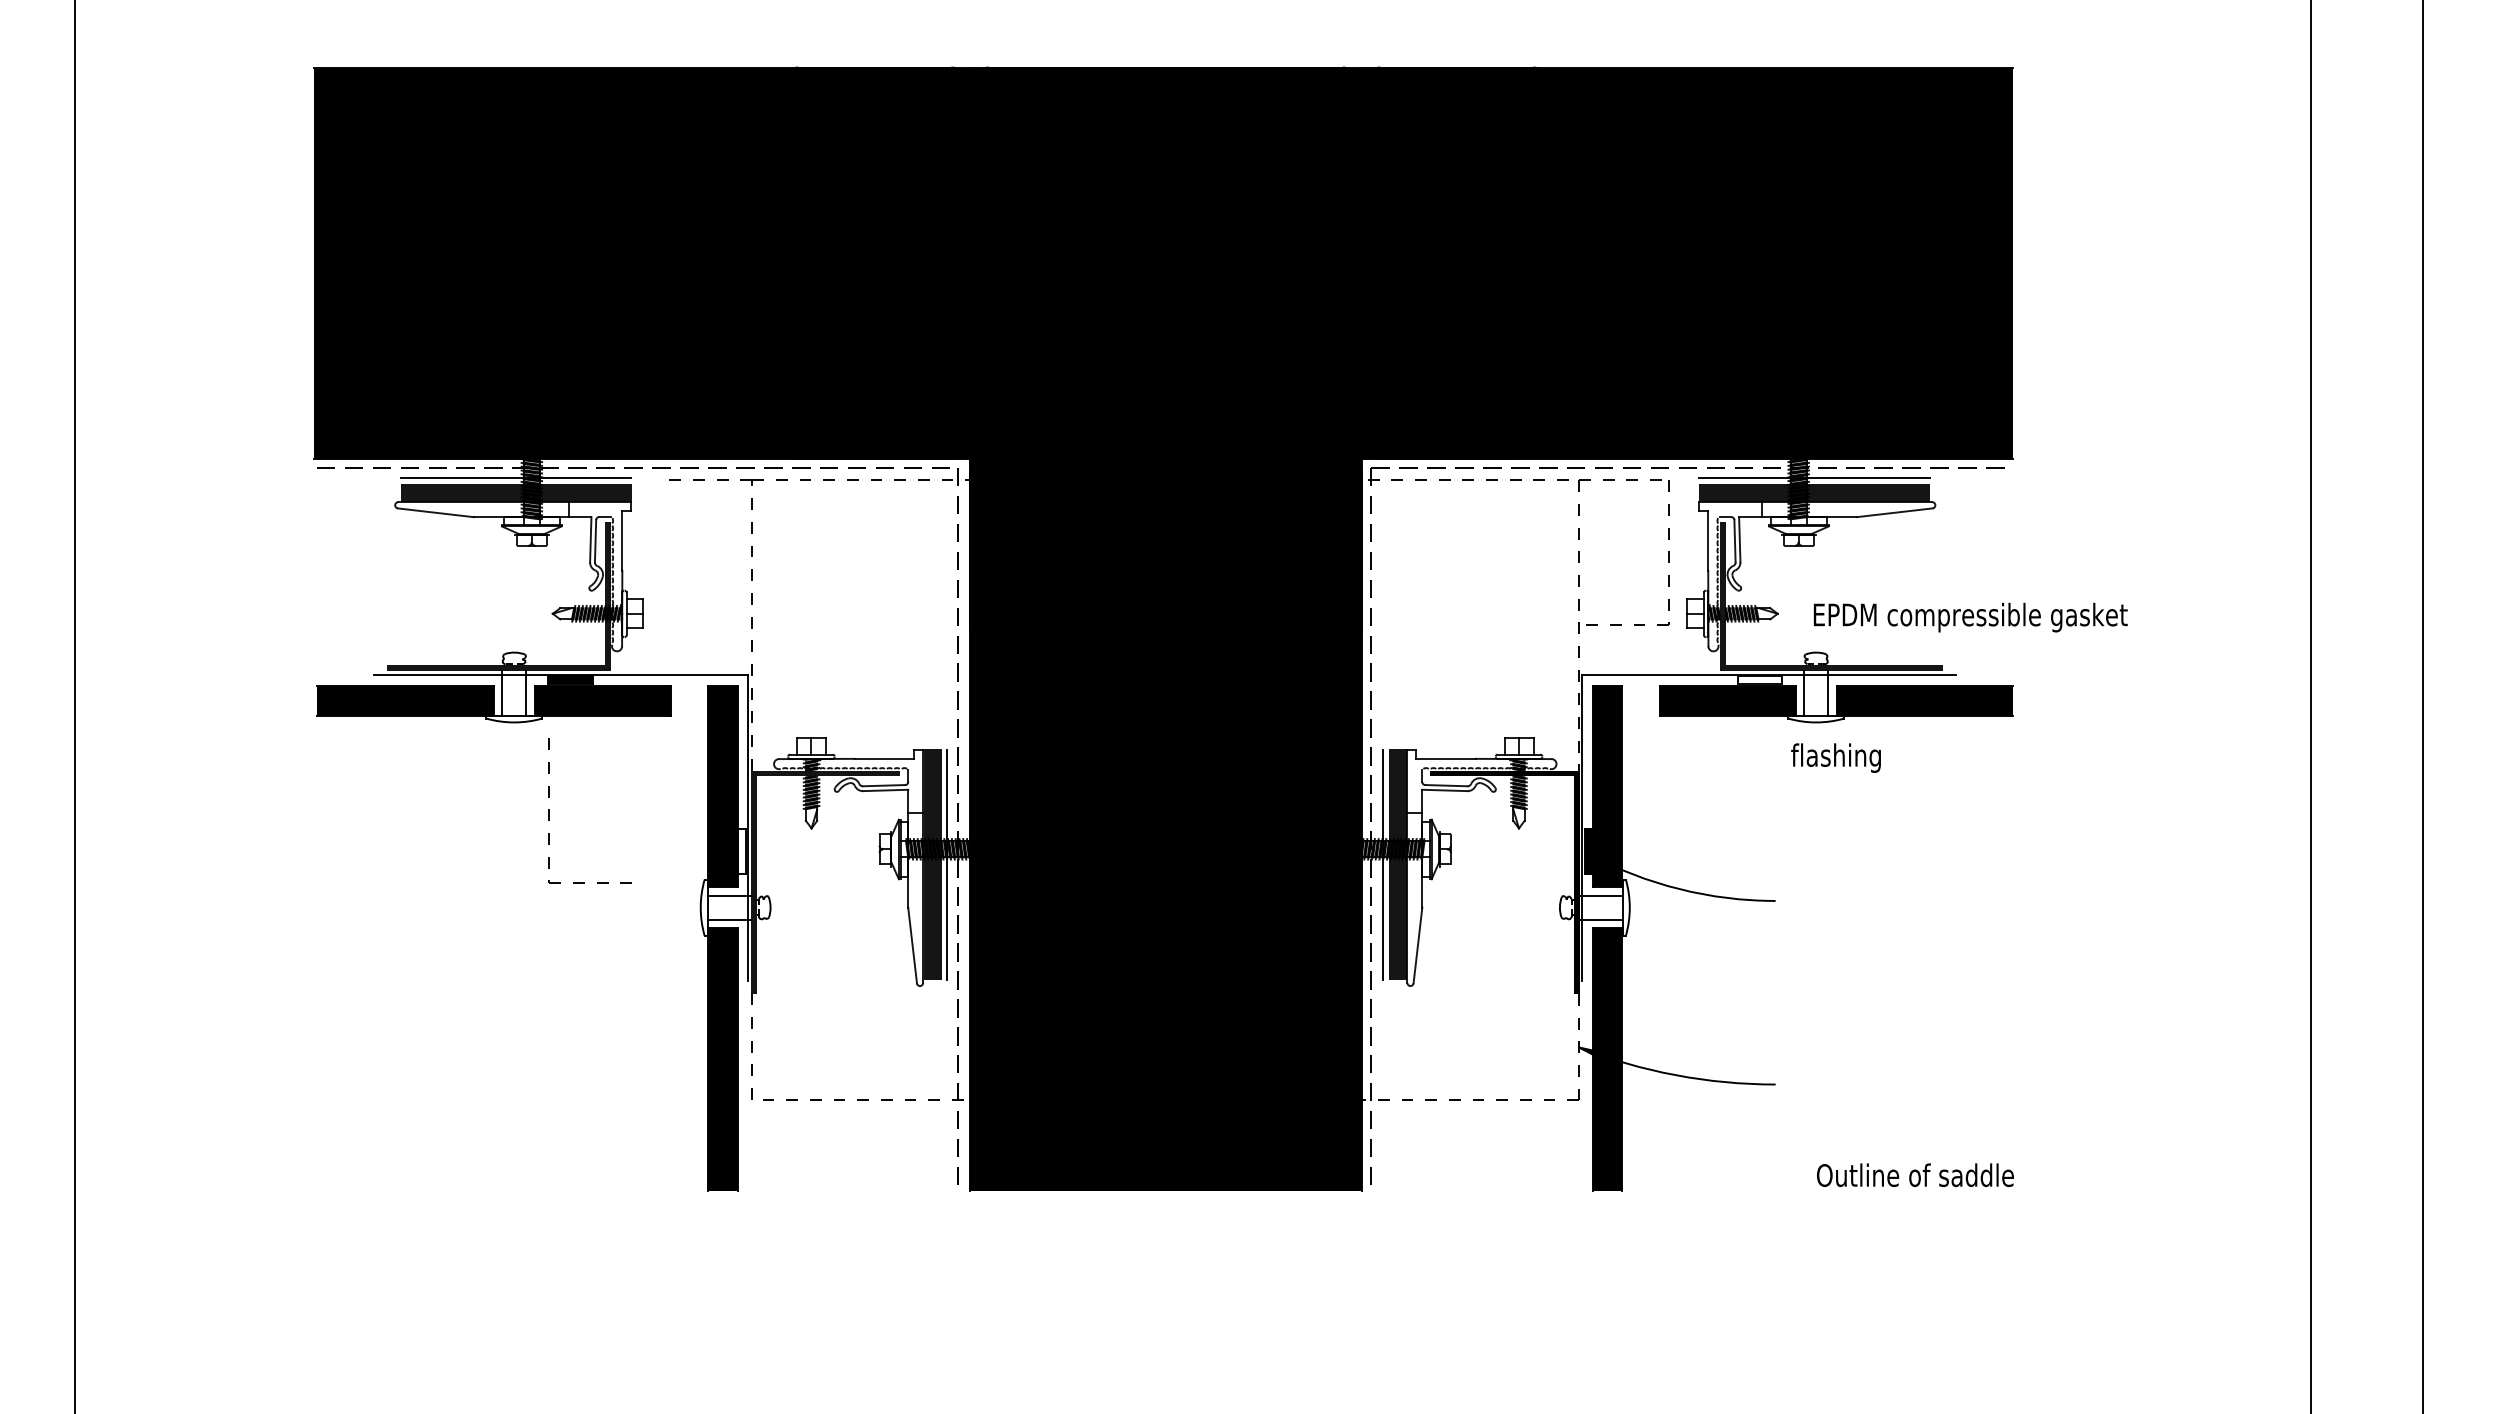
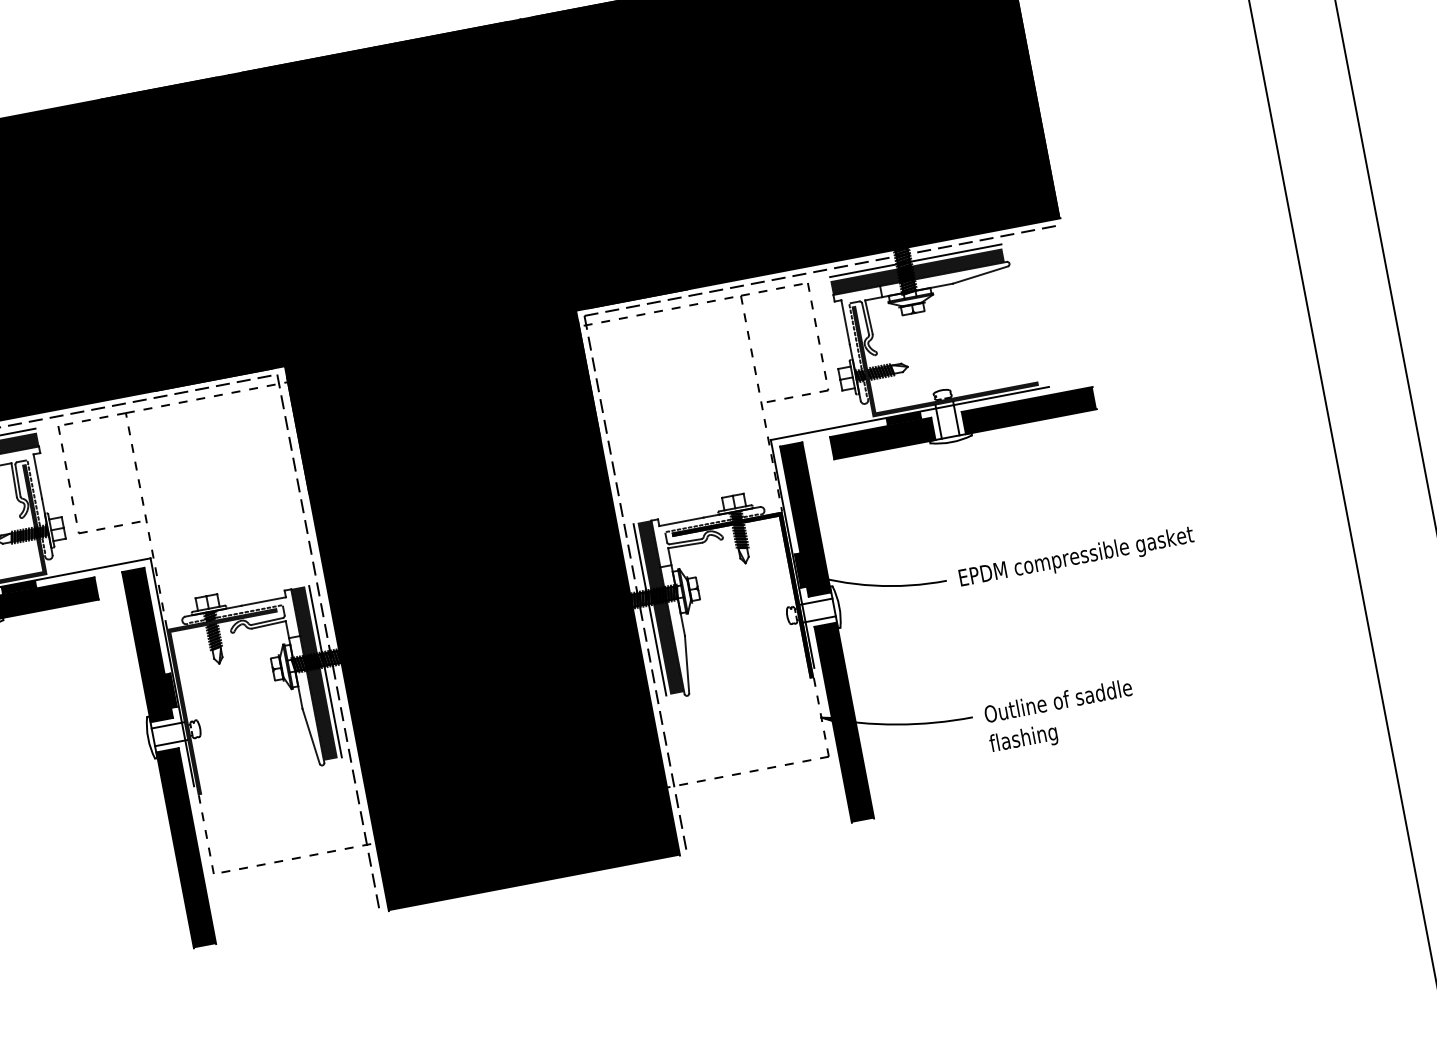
text: (1970, 617) -> (1076, 557), moved
fill: (1759, 679) -> (903, 418), added
text: (1835, 757) -> (1023, 739), moved
part: (549, 810) -> (68, 479), moved
fill: (741, 851) -> (170, 690), added
text: (1915, 1174) -> (1058, 700), moved

